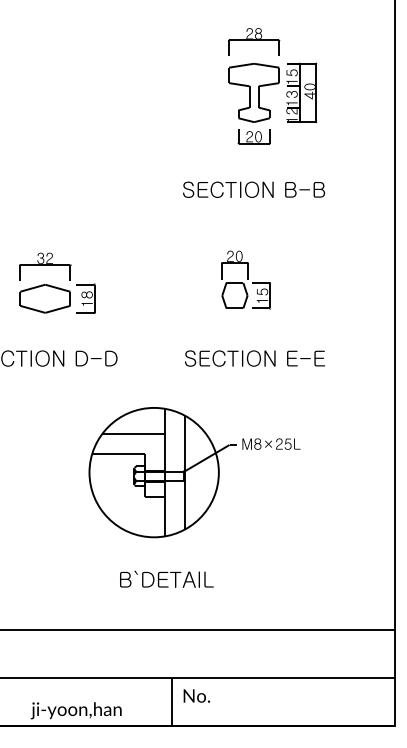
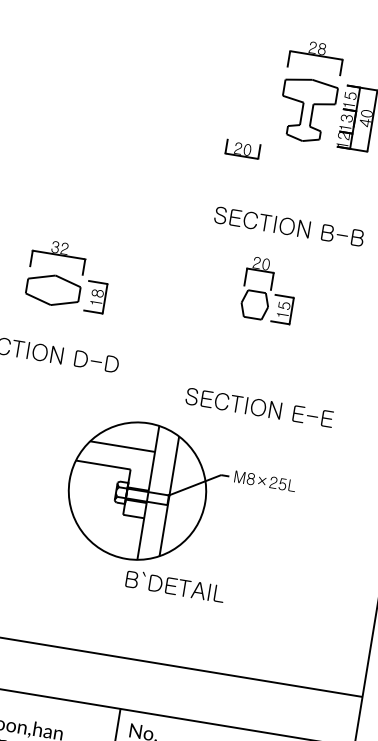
part: (253, 136) -> (242, 148), moved
text: (254, 189) -> (289, 226), moved
part: (246, 279) -> (269, 289), moved
text: (254, 358) -> (259, 407), moved
text: (166, 578) -> (175, 585), moved

